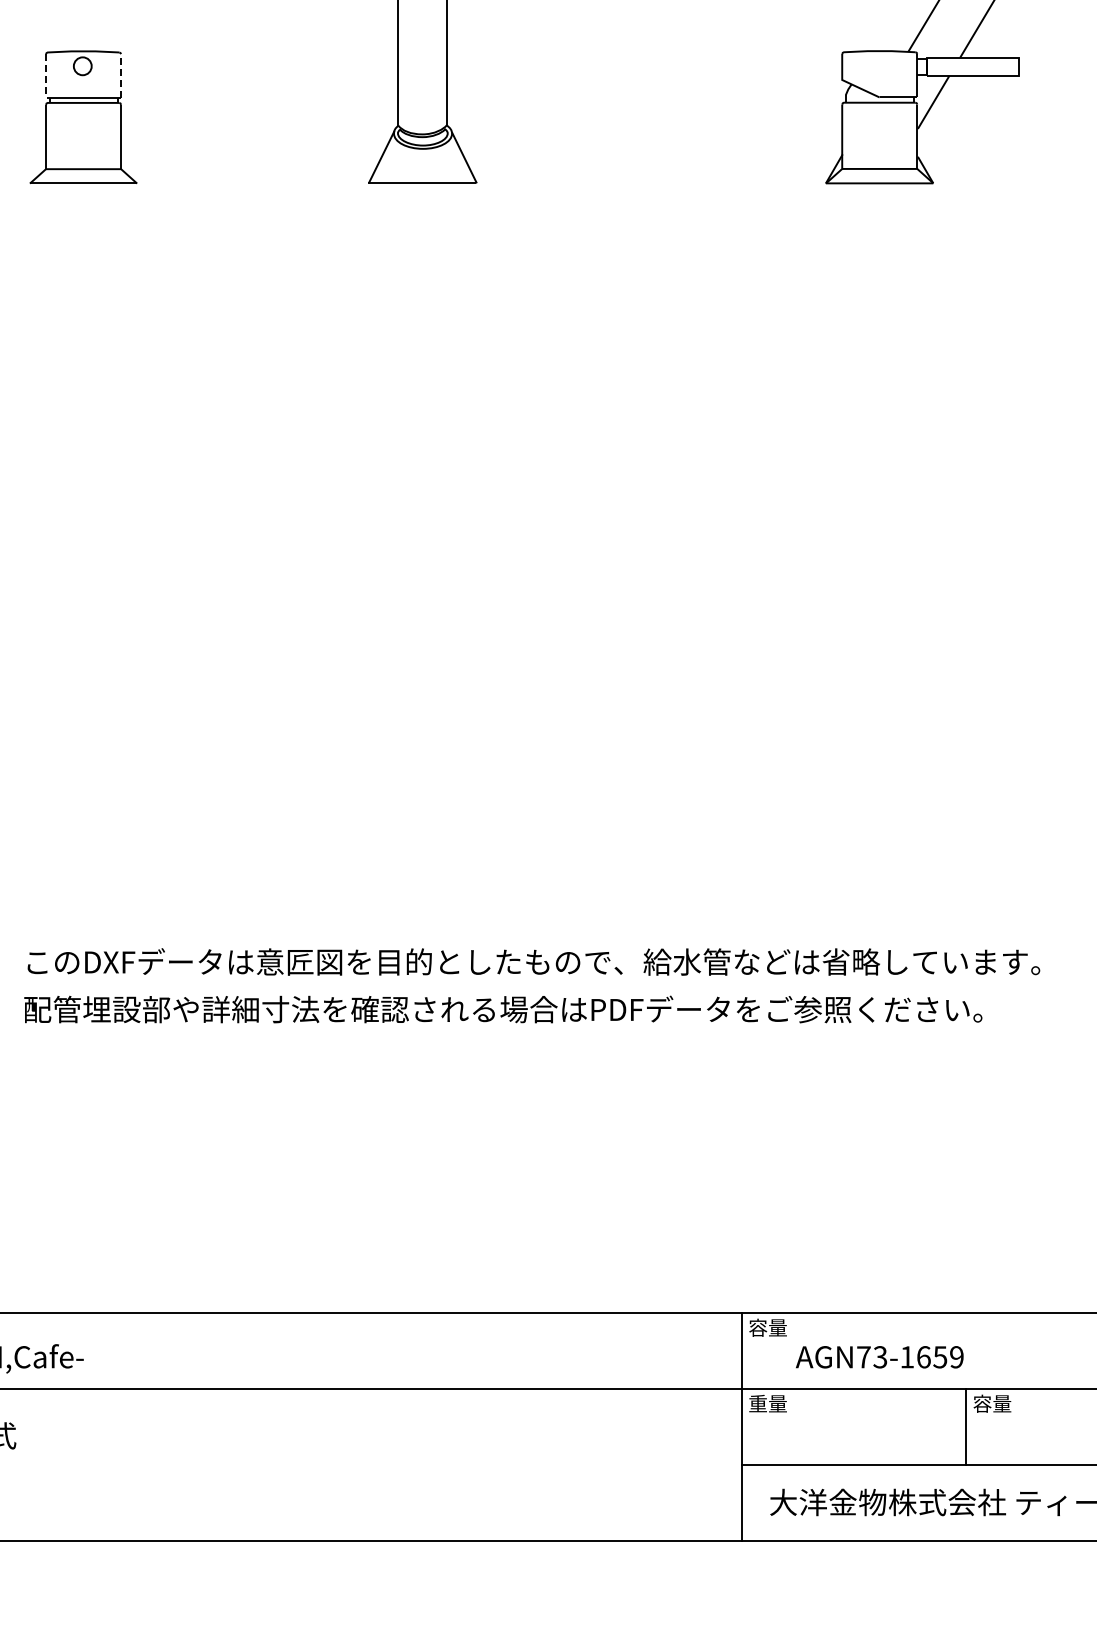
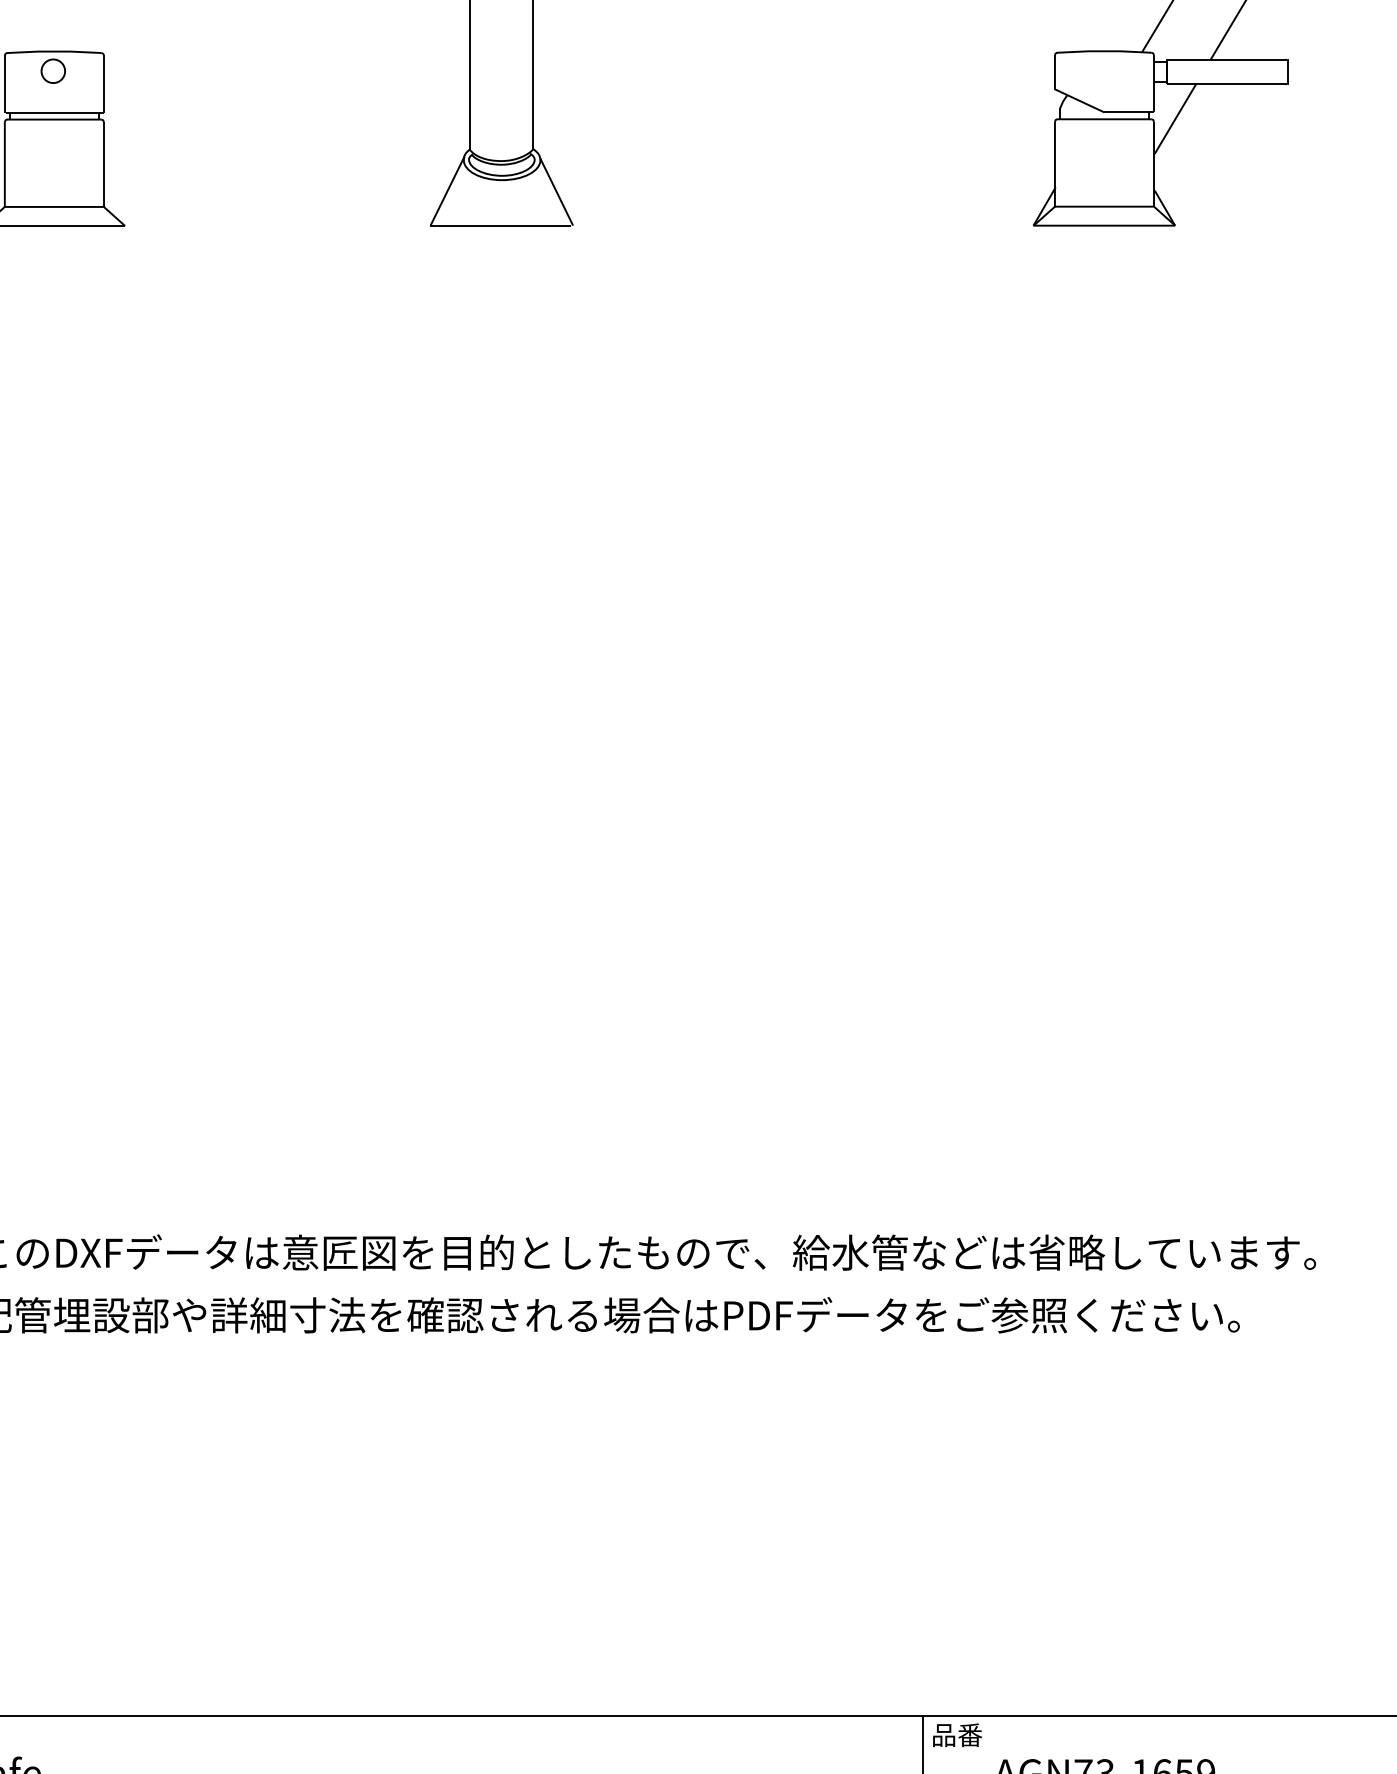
line: (46, 75) -> (5, 83), dashed -> solid
line: (121, 75) -> (104, 83), dashed -> solid
text: (767, 1327) -> (956, 1734), 容量 -> 品番

